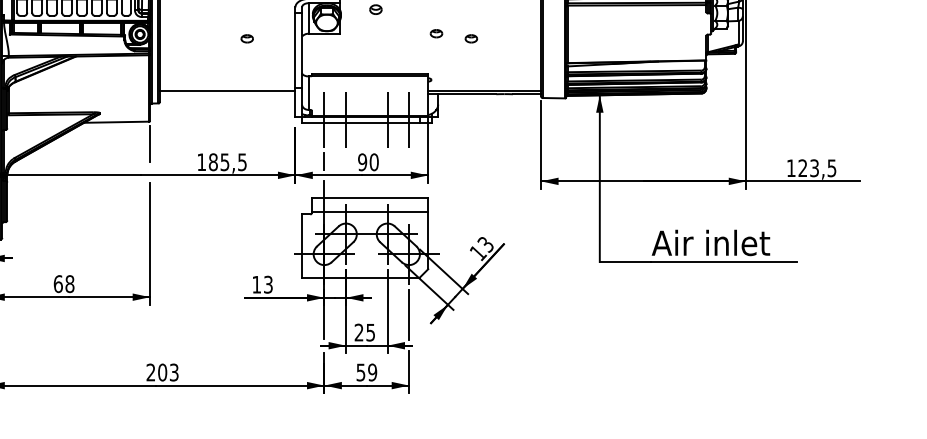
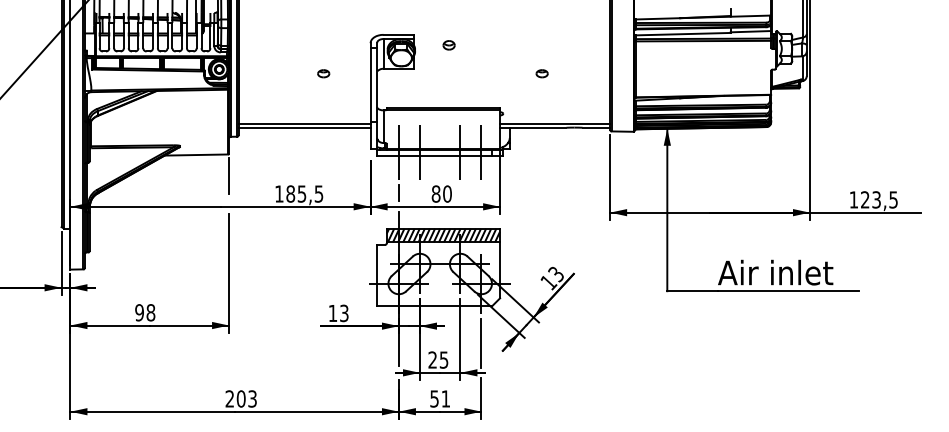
part: (435, 33) -> (507, 68), removed
line: (227, 93) -> (304, 127), added
text: (361, 161) -> (435, 193), 90 -> 80
hatch: (370, 204) -> (443, 235), added
text: (58, 283) -> (139, 312), 68 -> 98
text: (372, 372) -> (445, 398), 59 -> 51

